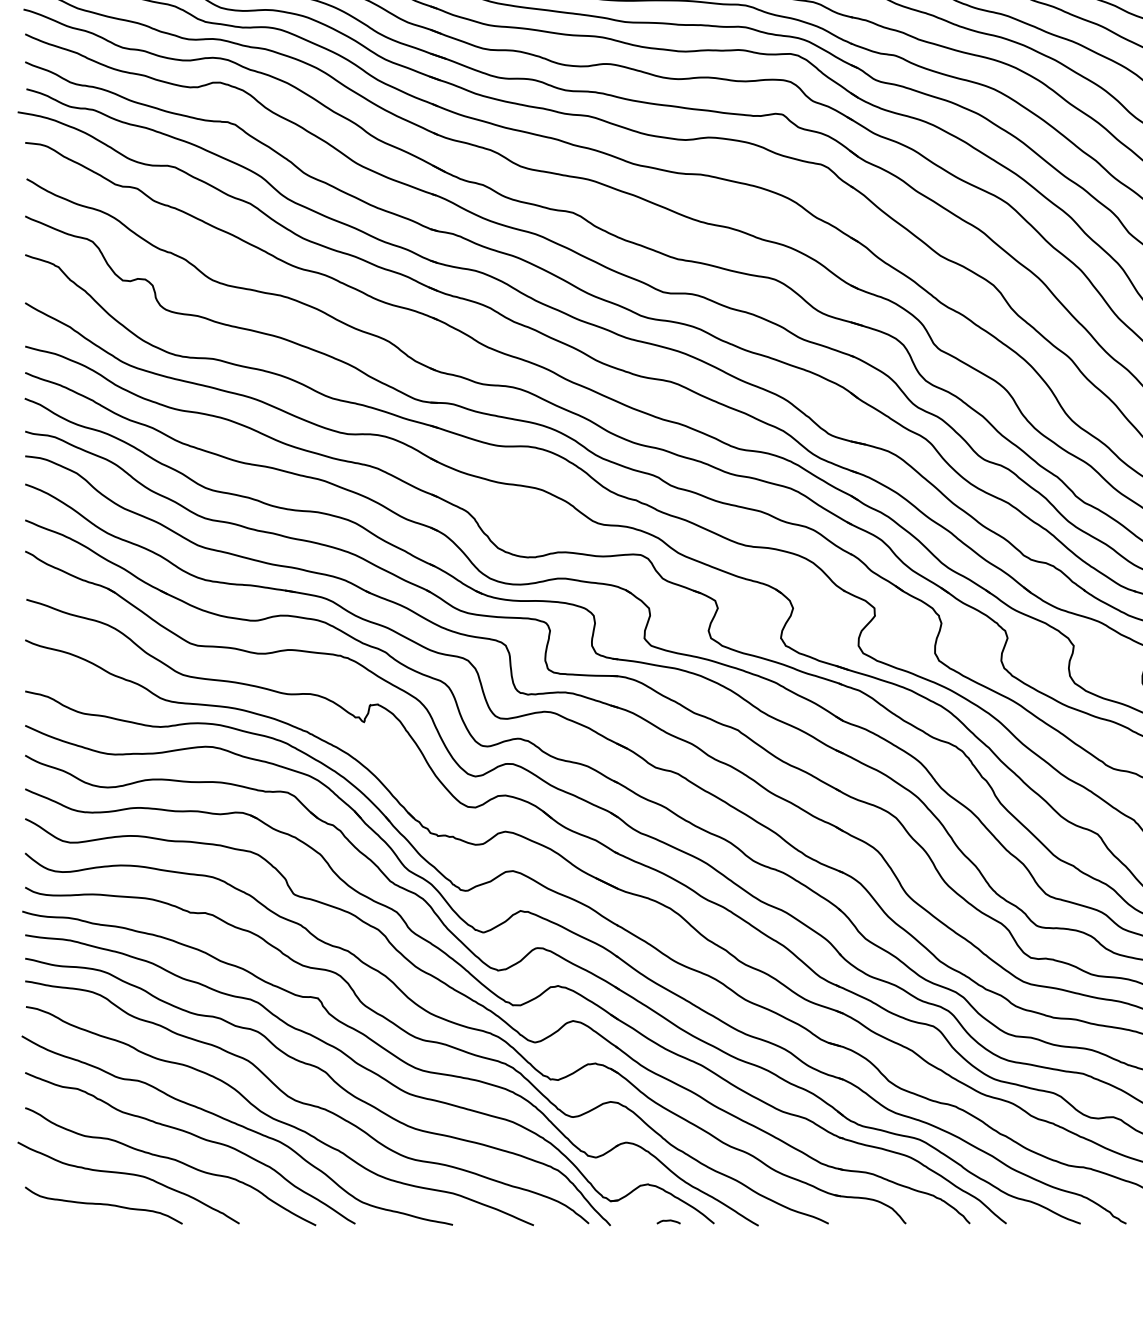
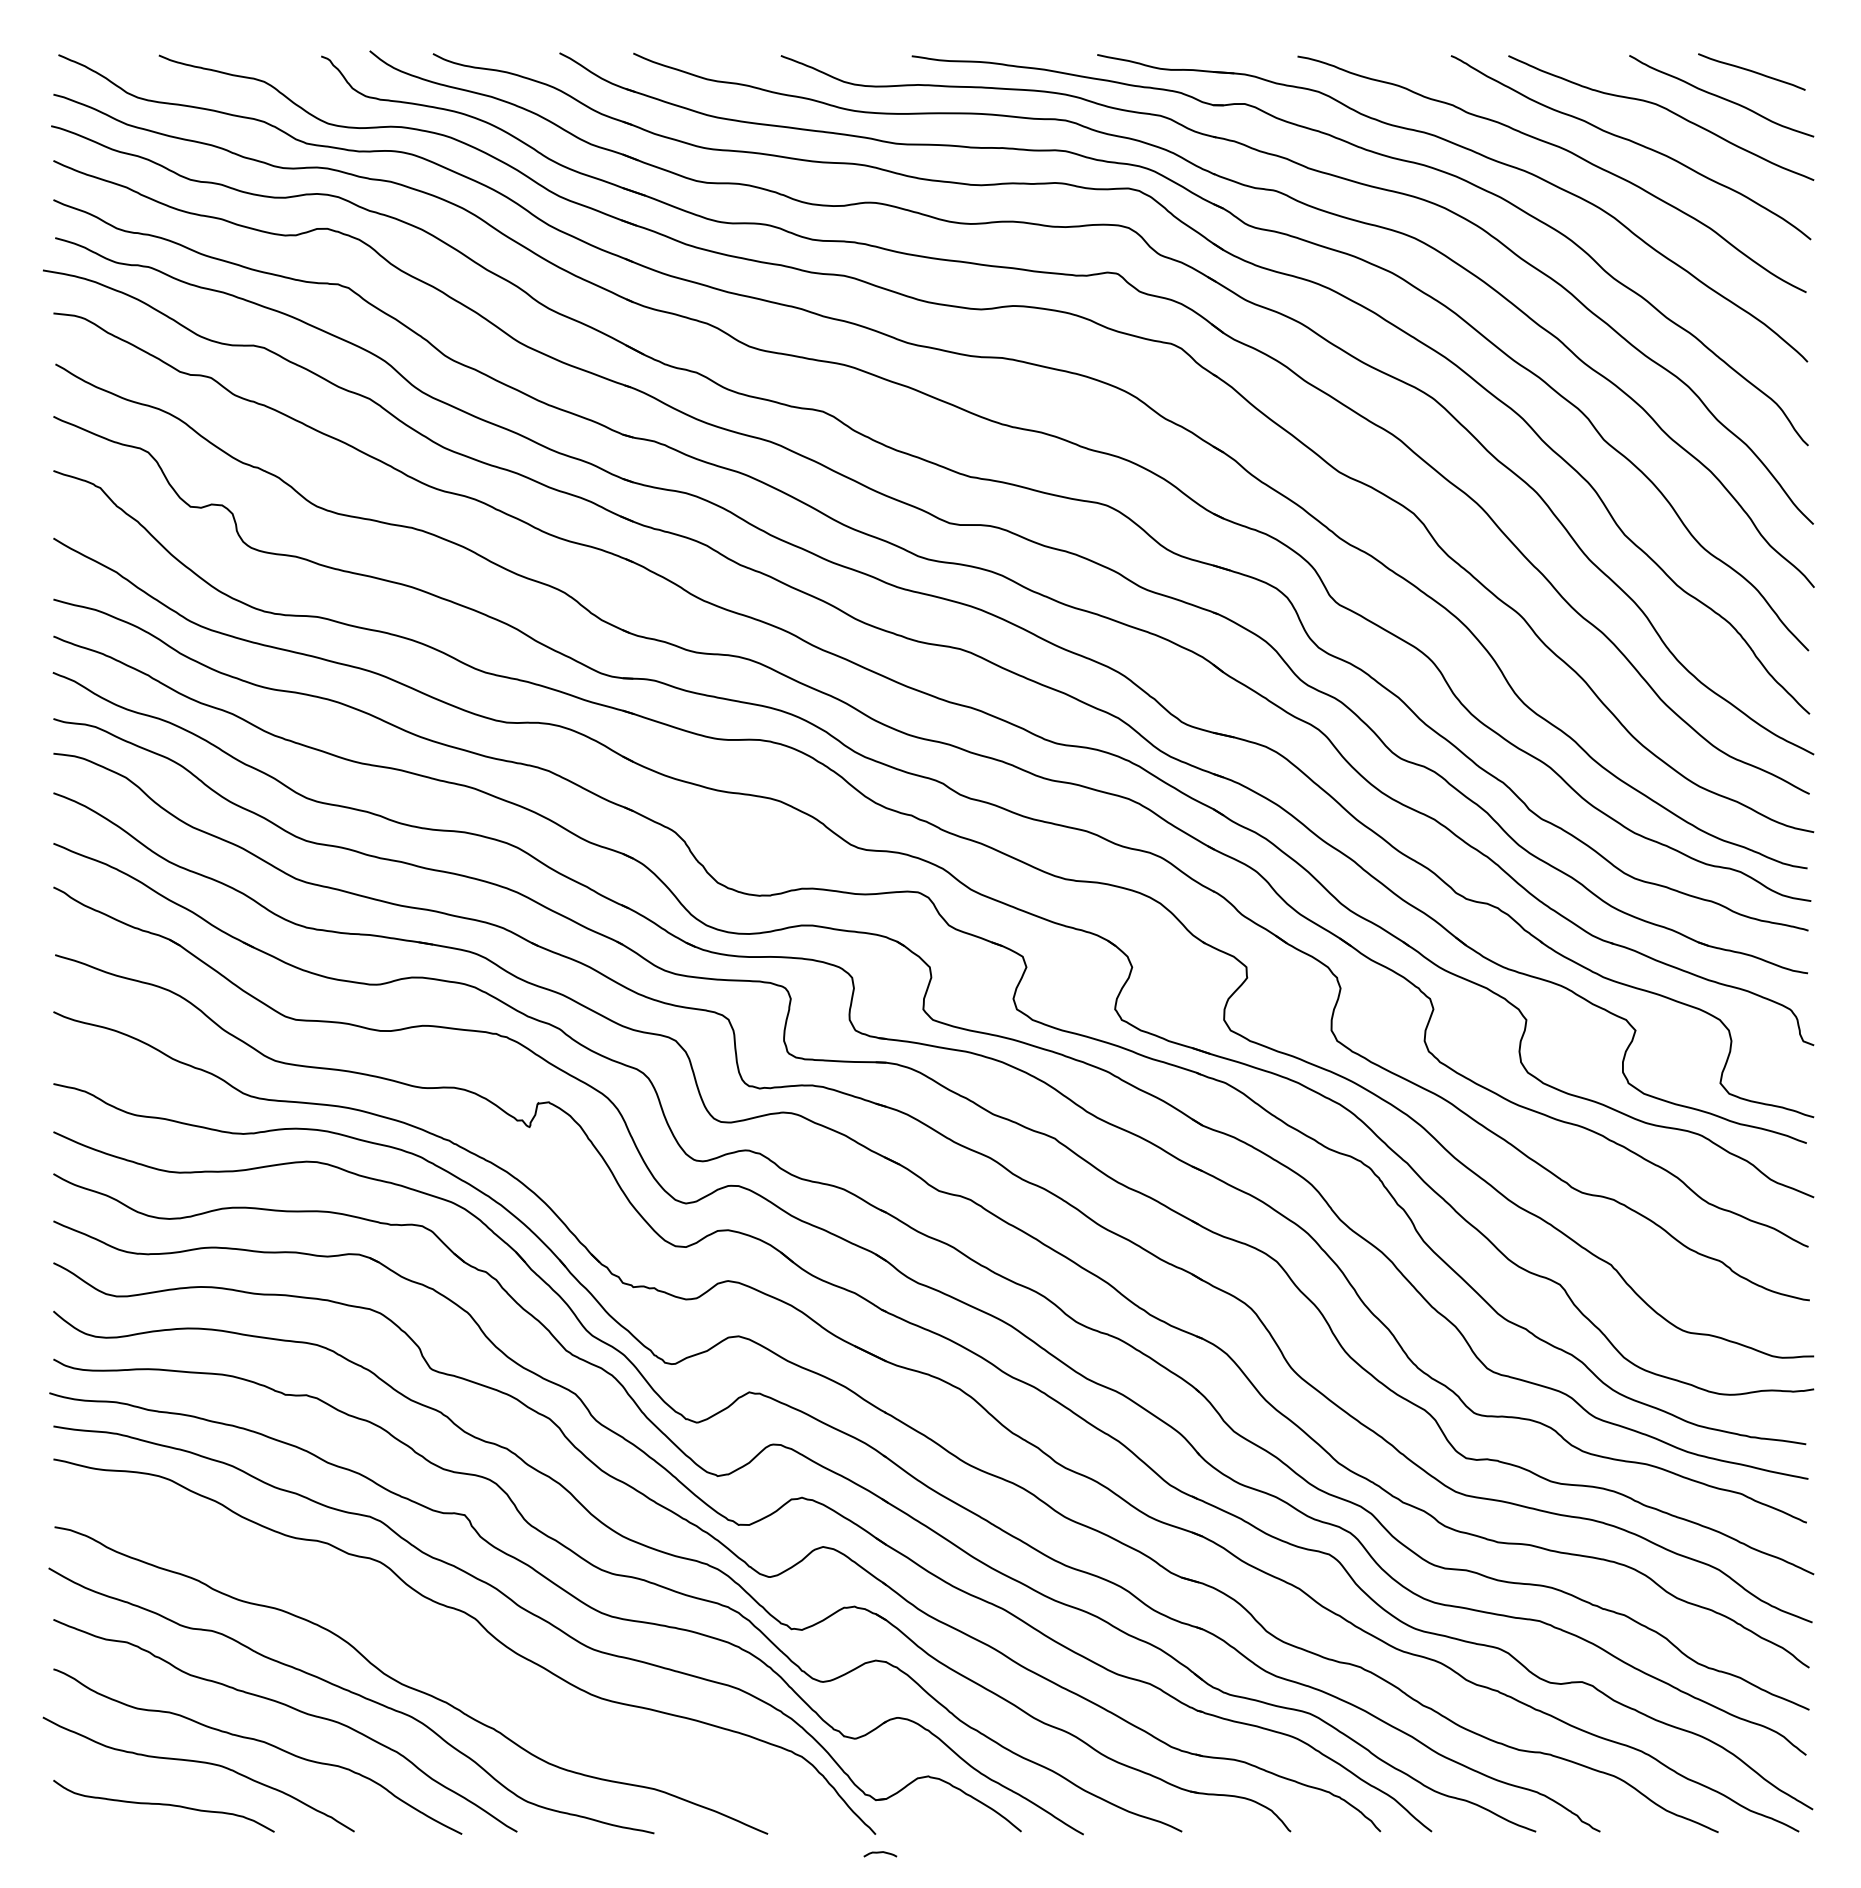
curve: (306, 1103) -> (448, 1662), removed
curve: (668, 1221) -> (880, 1853), moved

